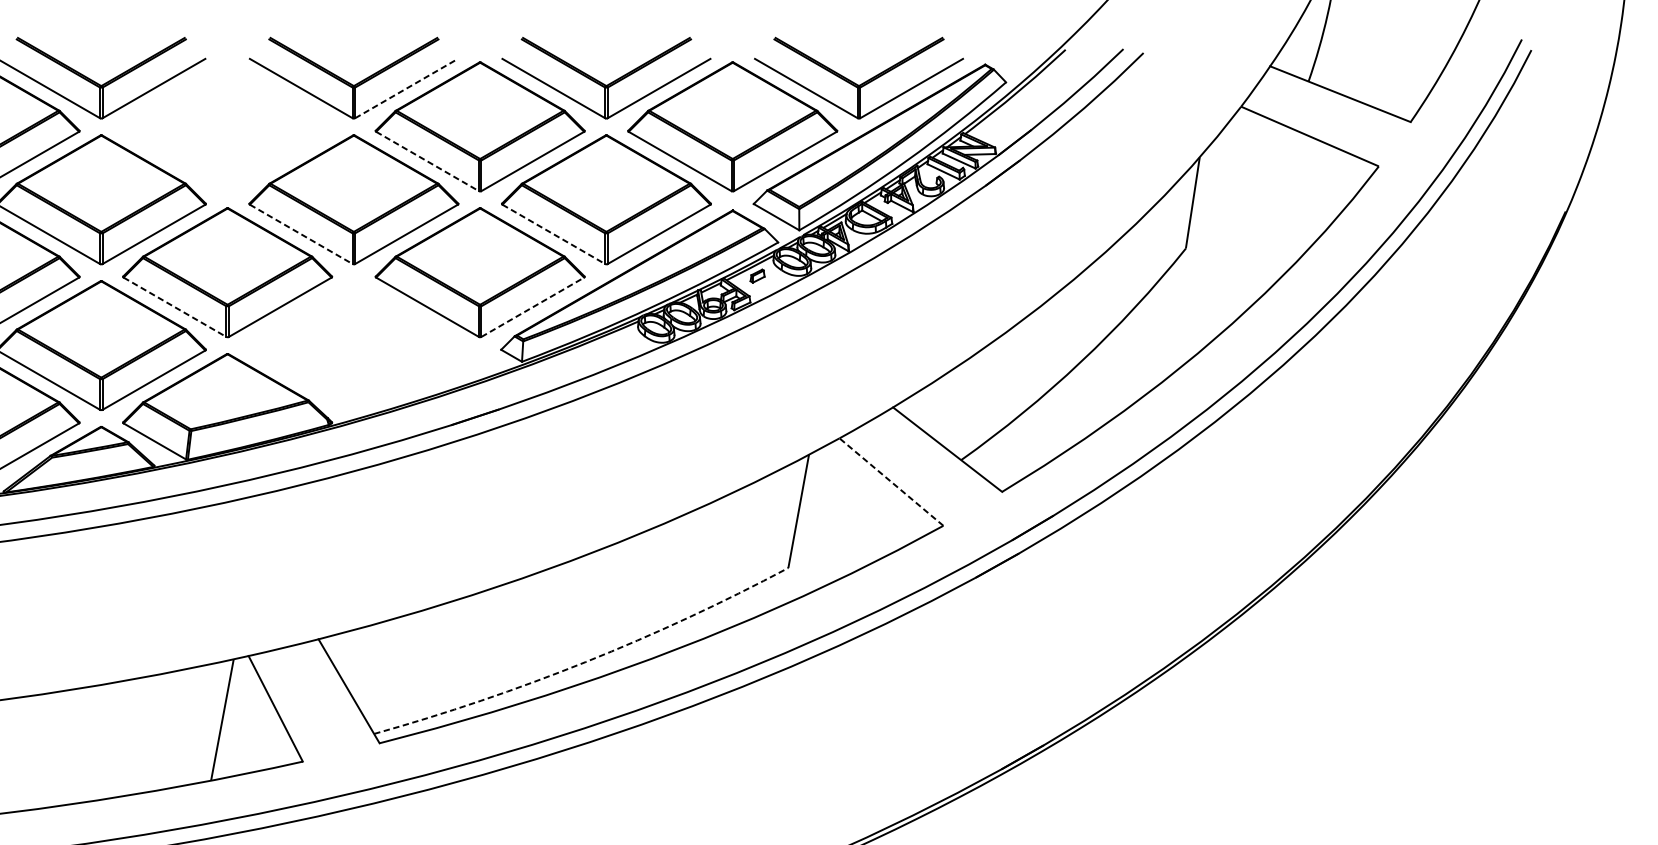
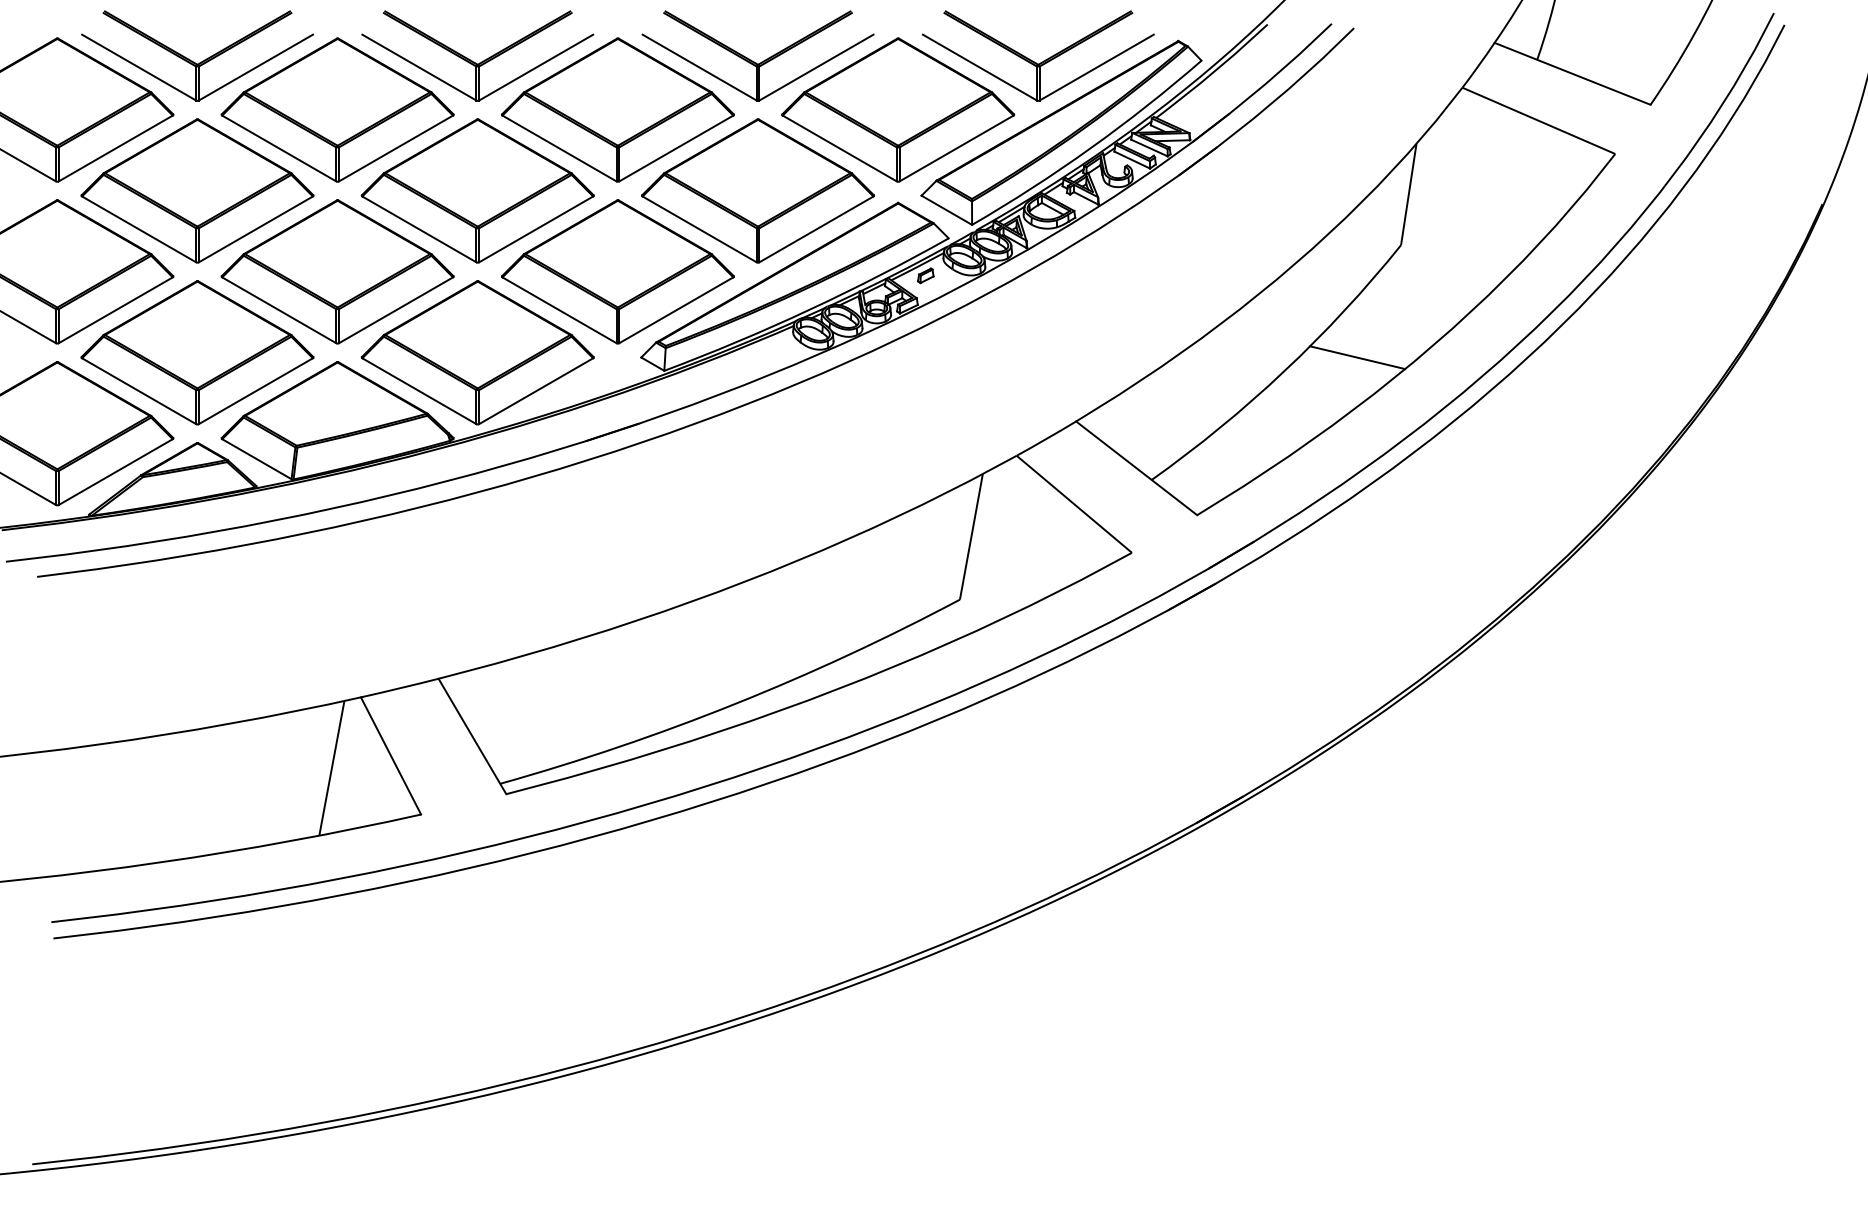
line: (406, 88) -> (536, 67), dashed -> solid
part: (227, 126) -> (337, 109), added
line: (427, 161) -> (559, 148), dashed -> solid
line: (301, 234) -> (419, 229), dashed -> solid
line: (553, 234) -> (699, 229), dashed -> solid
line: (175, 307) -> (279, 310), dashed -> solid
line: (532, 307) -> (676, 310), dashed -> solid
part: (353, 345) -> (477, 352), added
line: (1146, 349) -> (1357, 357), added
line: (890, 481) -> (1073, 503), dashed -> solid
arc: (586, 662) -> (735, 704), dashed -> solid

